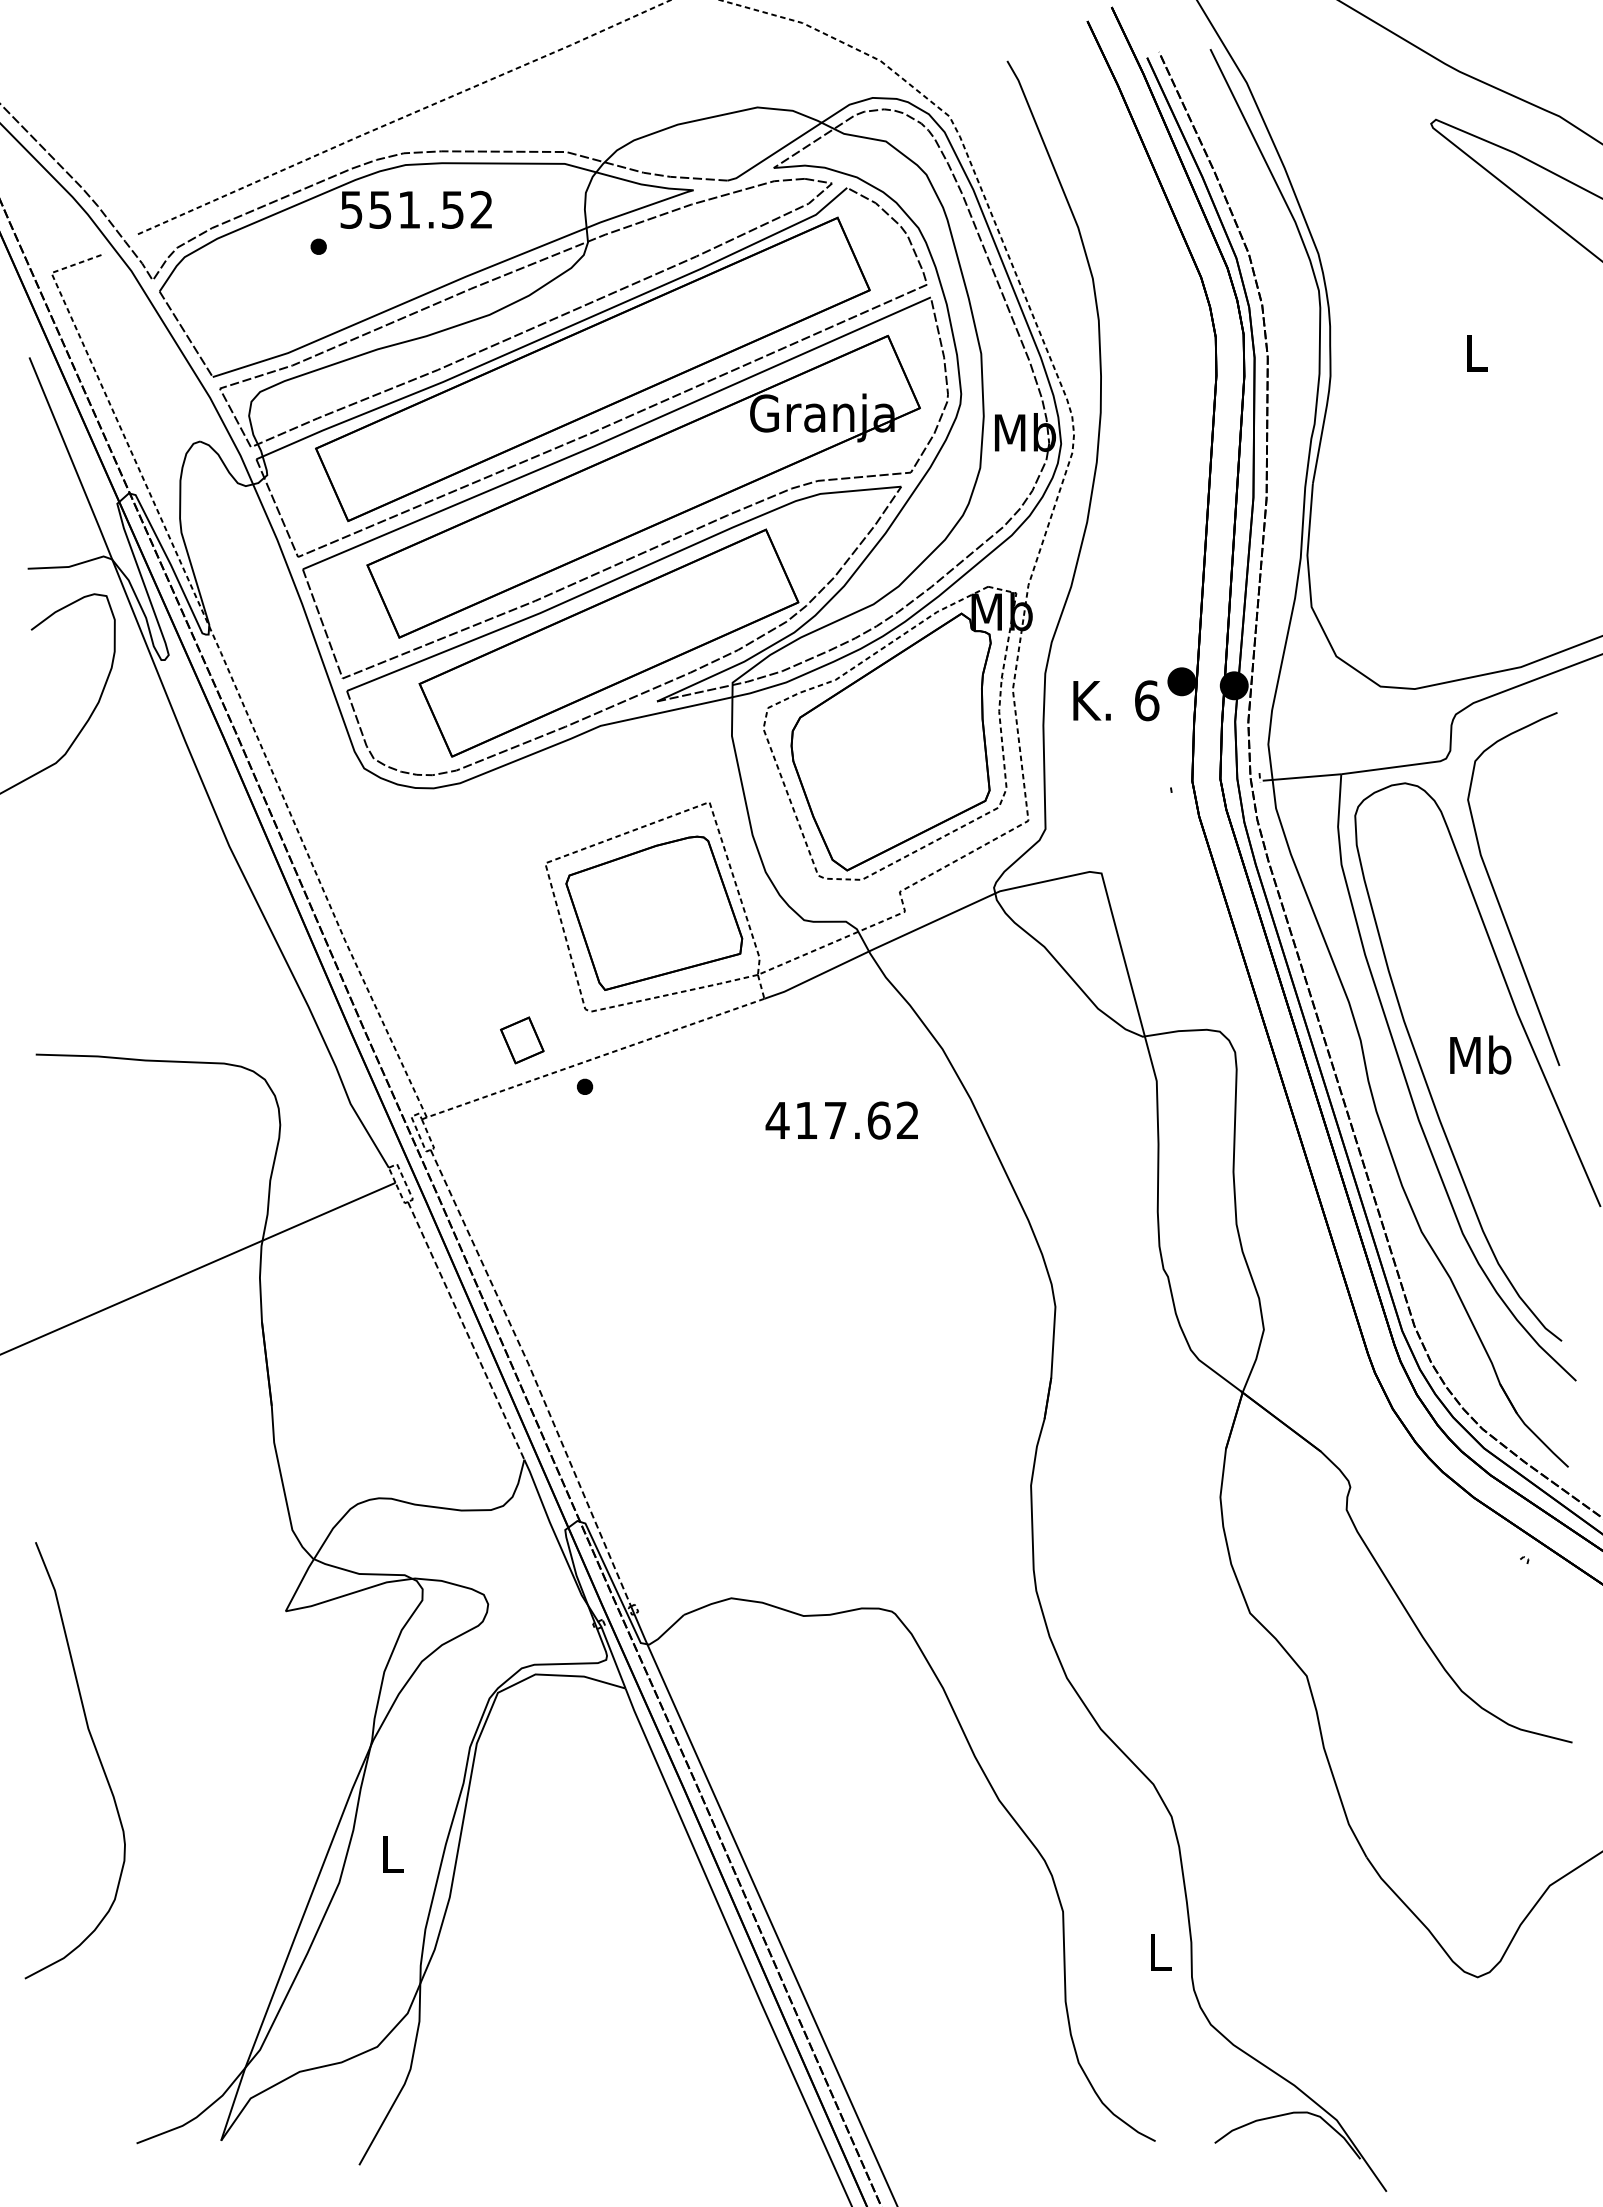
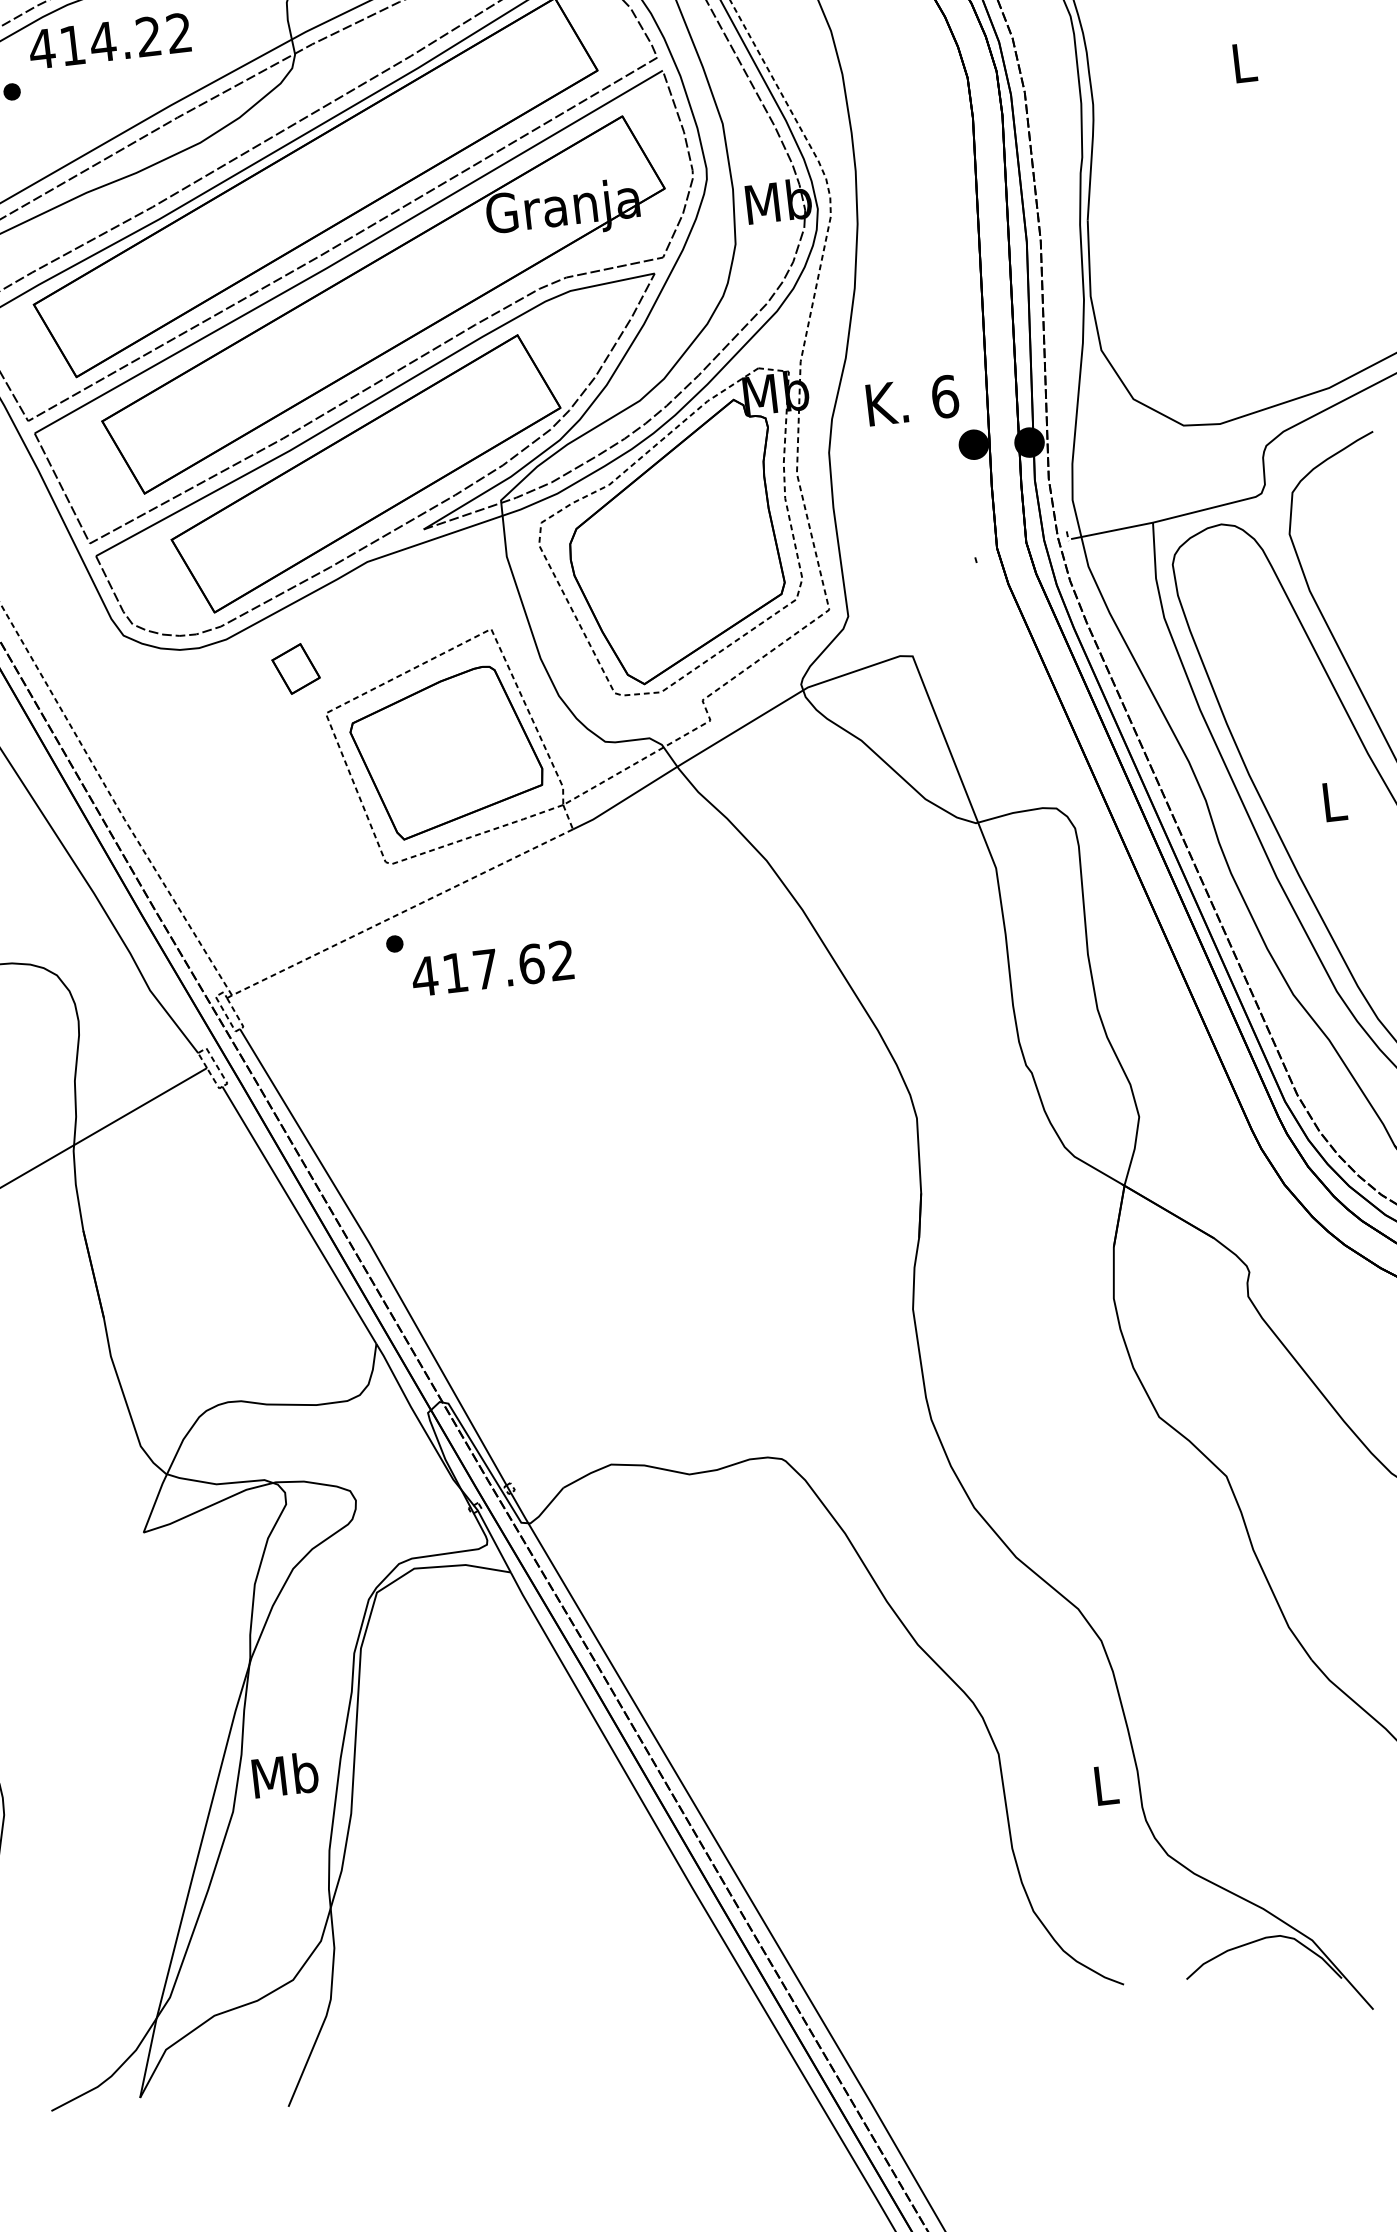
text: (401, 209) -> (94, 42), 551.52 -> 414.22
text: (1116, 700) -> (912, 400), moved
part: (522, 1040) -> (296, 669), moved
text: (1480, 1054) -> (1333, 800), Mb -> L
text: (841, 1120) -> (492, 968), moved
line: (466, 1331) -> (299, 1215), dashed -> solid
line: (533, 1376) -> (375, 1255), dashed -> solid
text: (391, 1853) -> (284, 1774), L -> Mb

